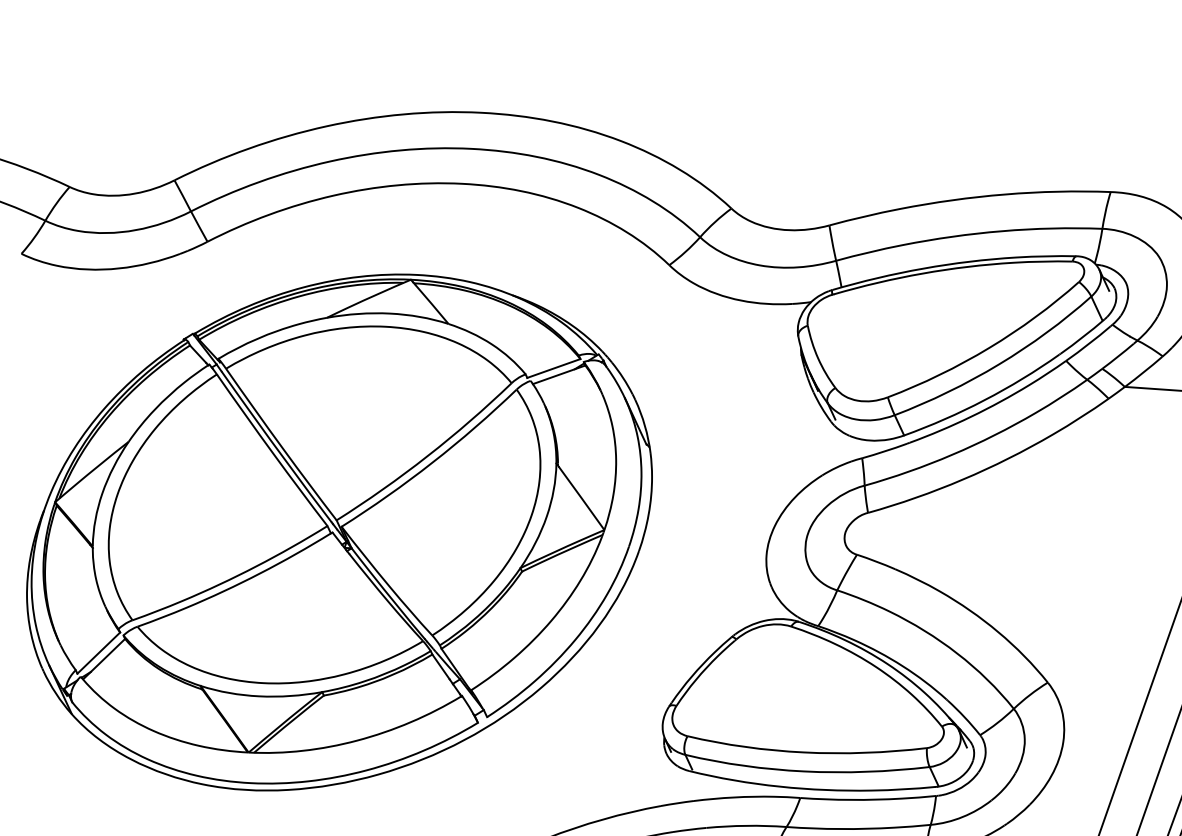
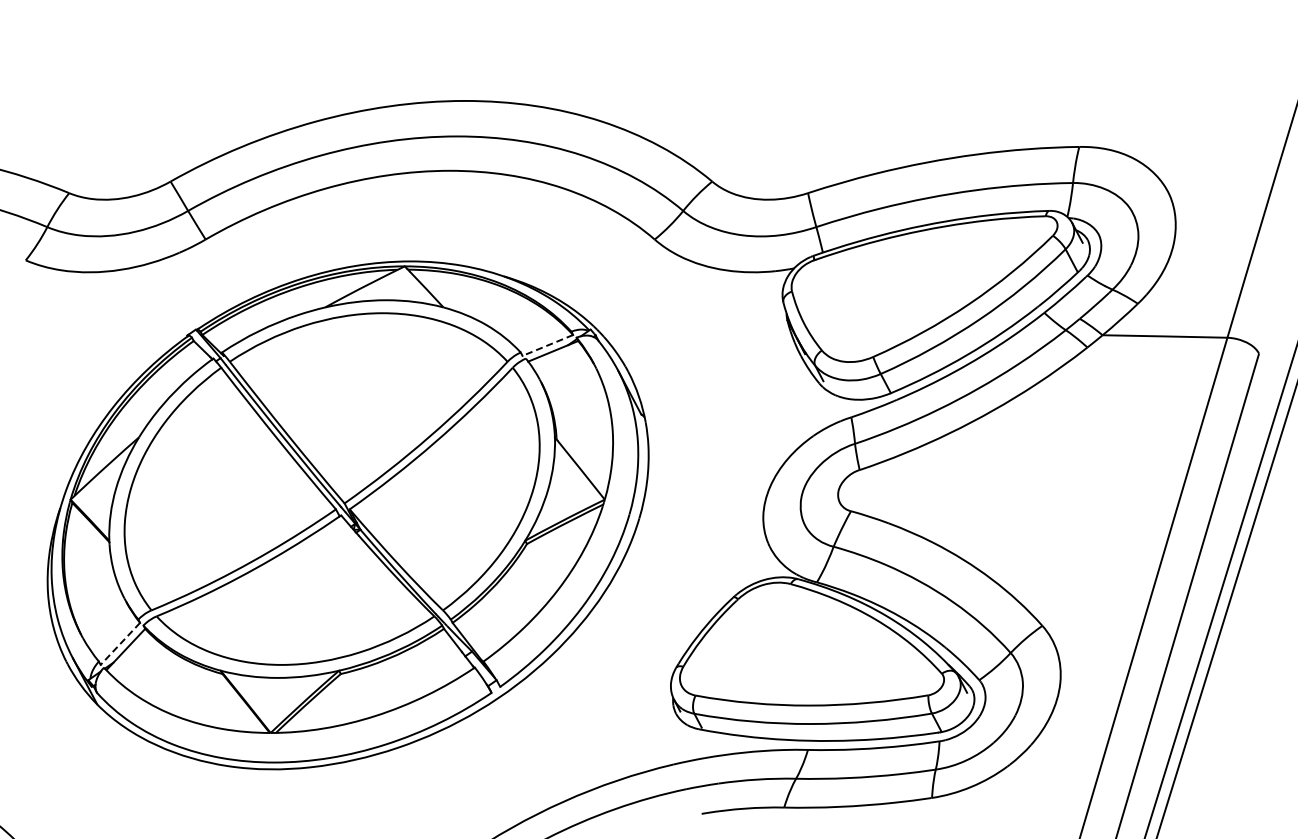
line: (553, 368) -> (547, 345), solid -> dashed
line: (98, 652) -> (120, 643), solid -> dashed

